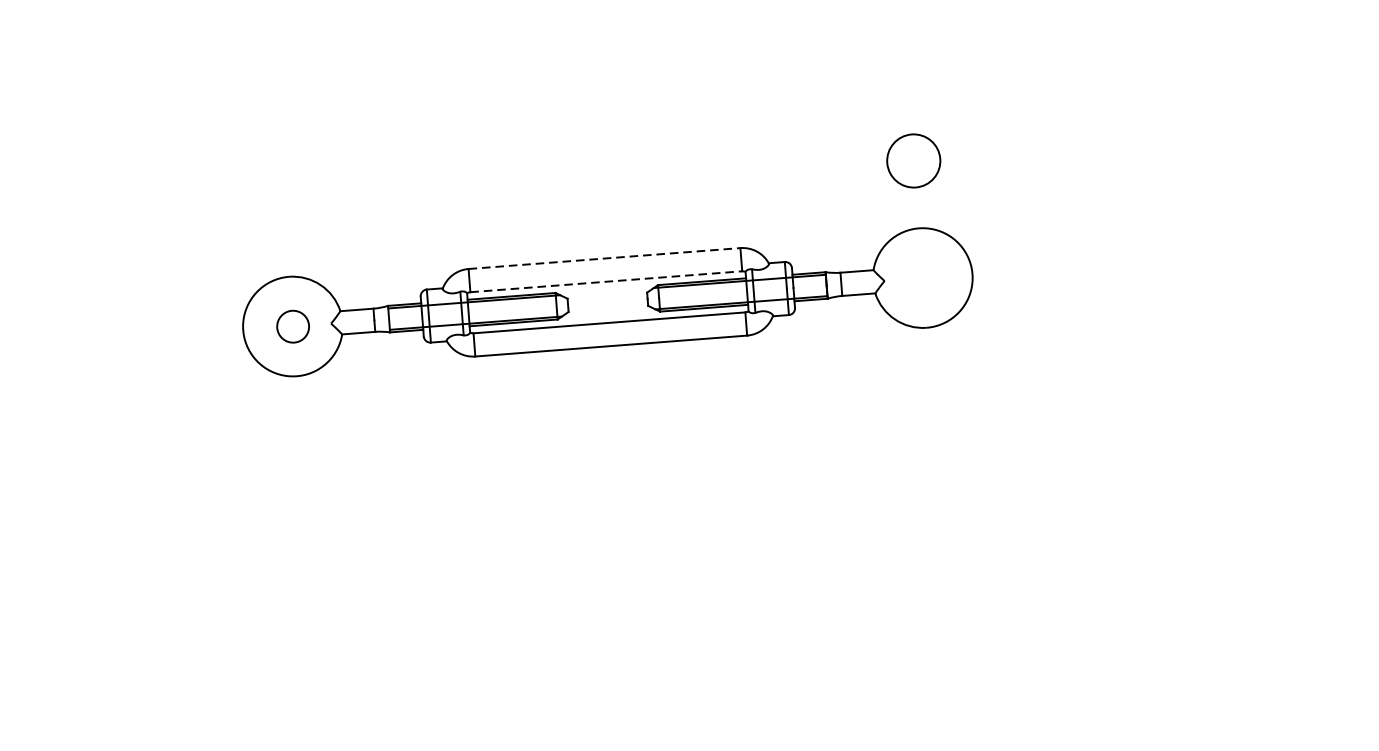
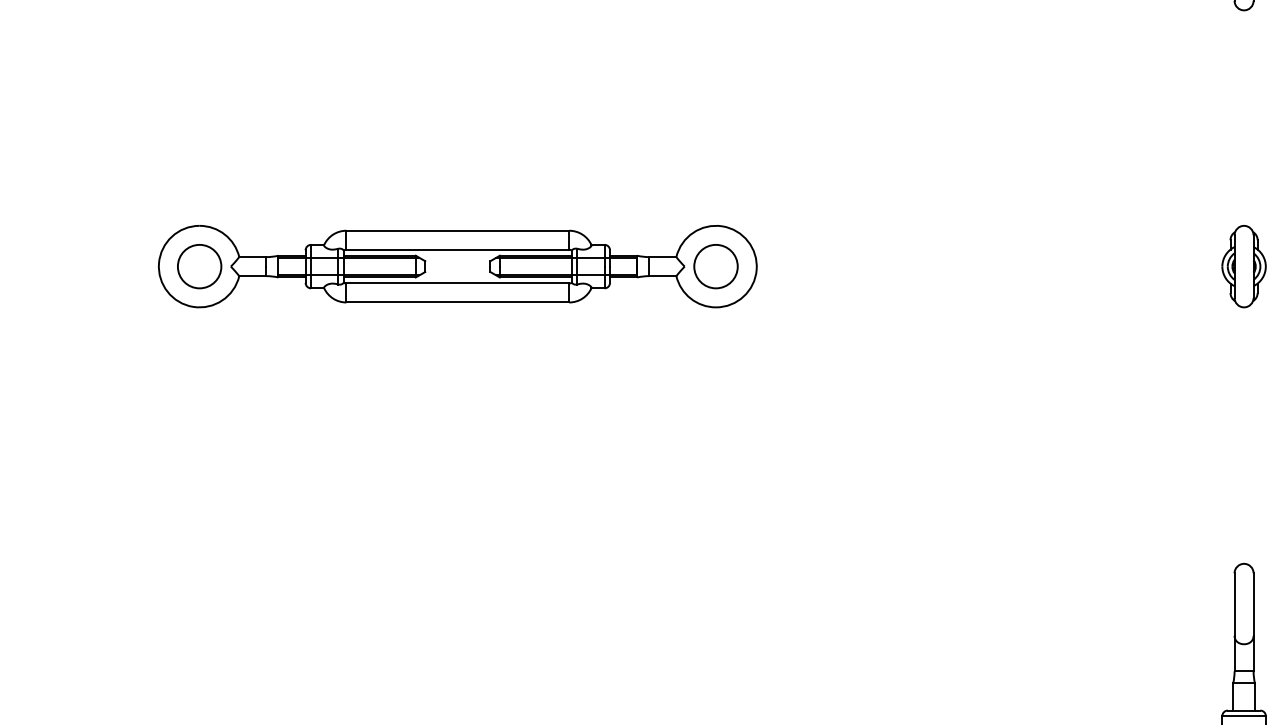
circle: (913, 160) -> (715, 266), moved
line: (605, 258) -> (458, 230), dashed -> solid
line: (607, 281) -> (458, 249), dashed -> solid
circle: (292, 326) -> (199, 266), size x1.67

